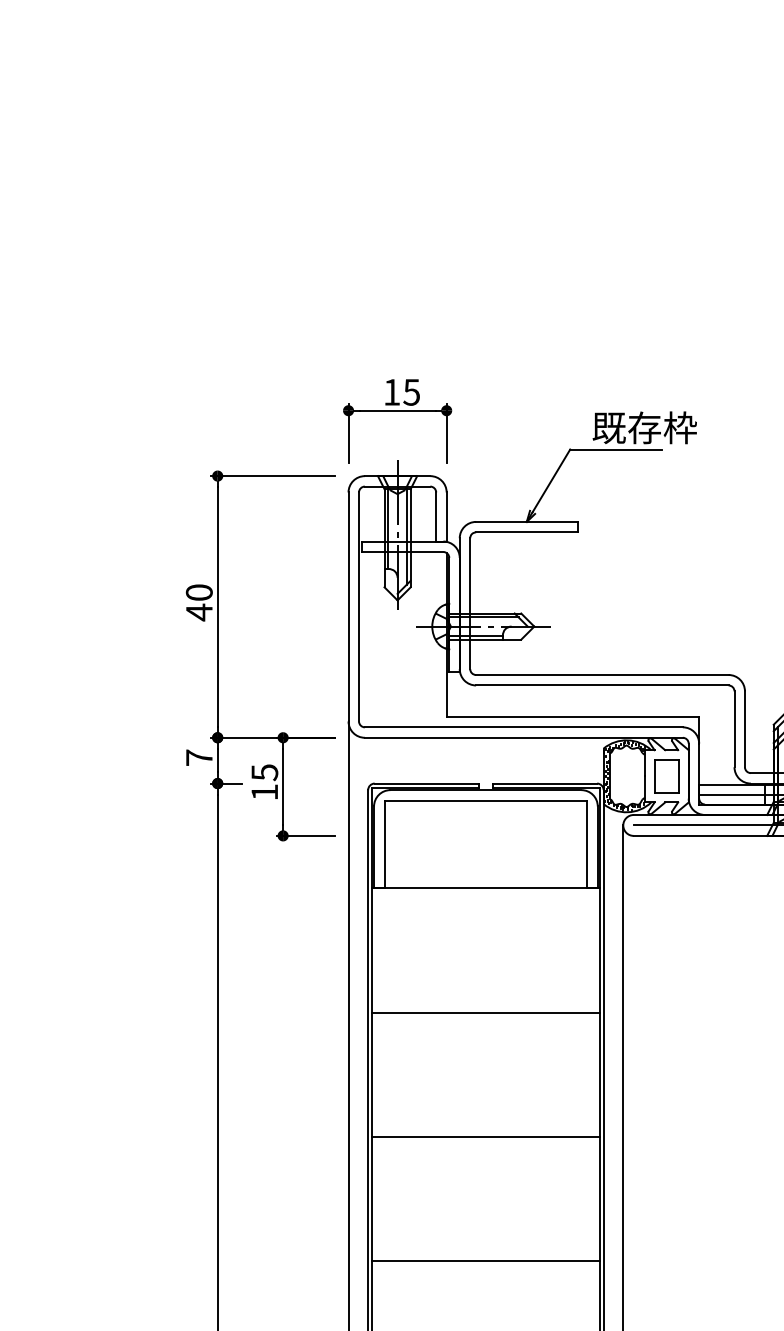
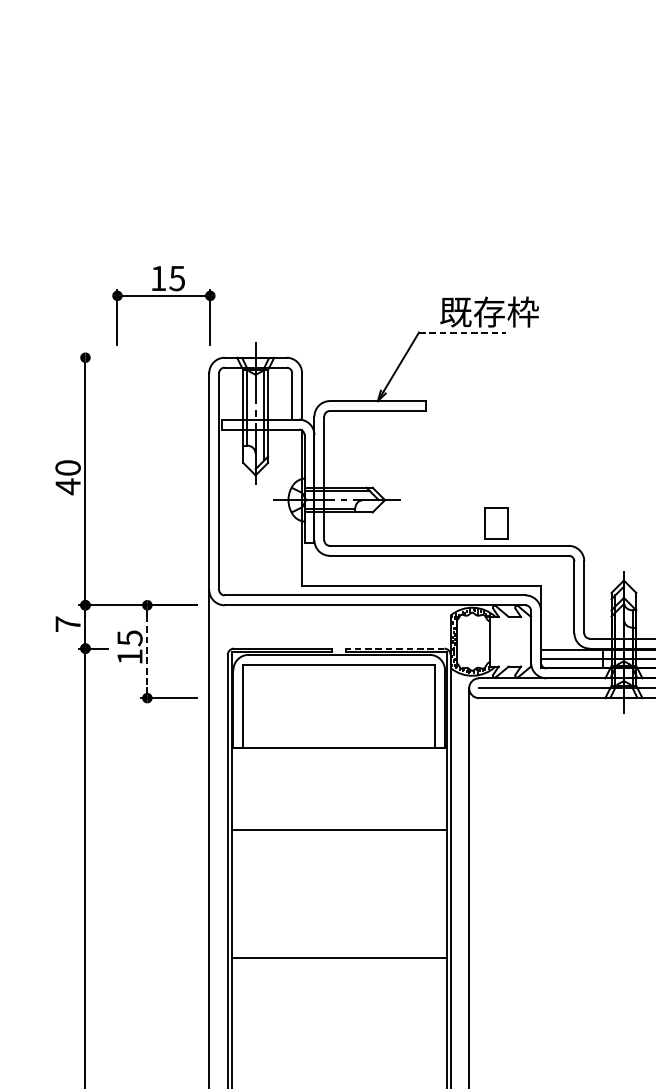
part: (397, 411) -> (163, 296), moved
line: (616, 449) -> (462, 332), solid -> dashed
line: (273, 476) -> (138, 358), removed
part: (666, 776) -> (495, 523), moved
line: (544, 783) -> (394, 648), solid -> dashed
line: (283, 786) -> (147, 651), solid -> dashed
line: (485, 1012) -> (338, 830), moved
line: (485, 1136) -> (338, 957), moved

